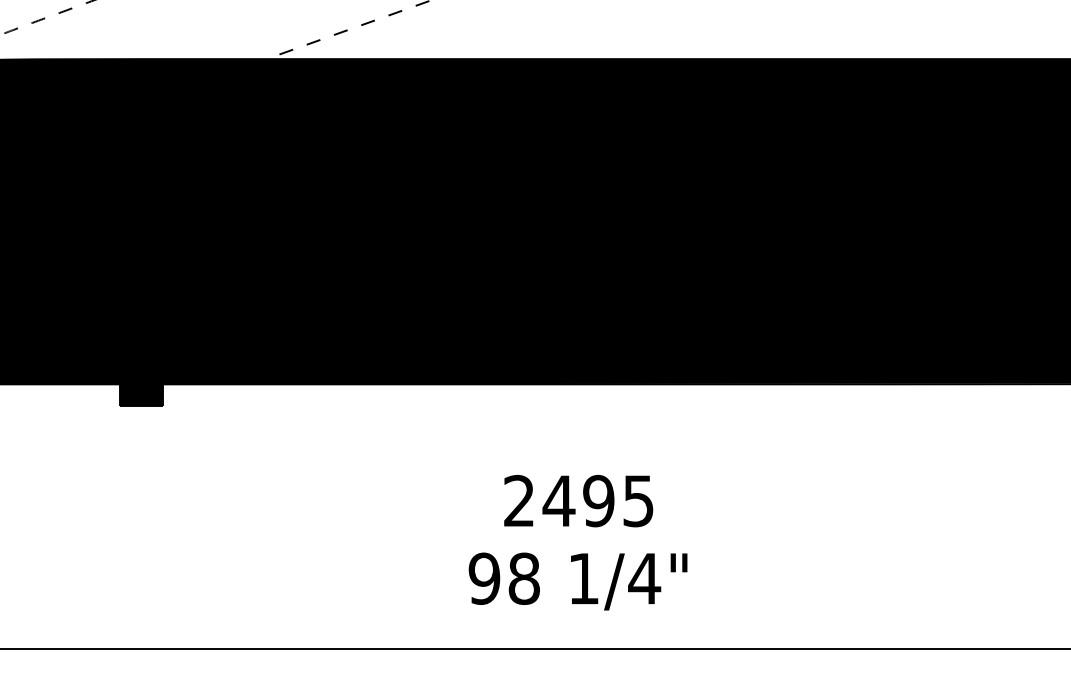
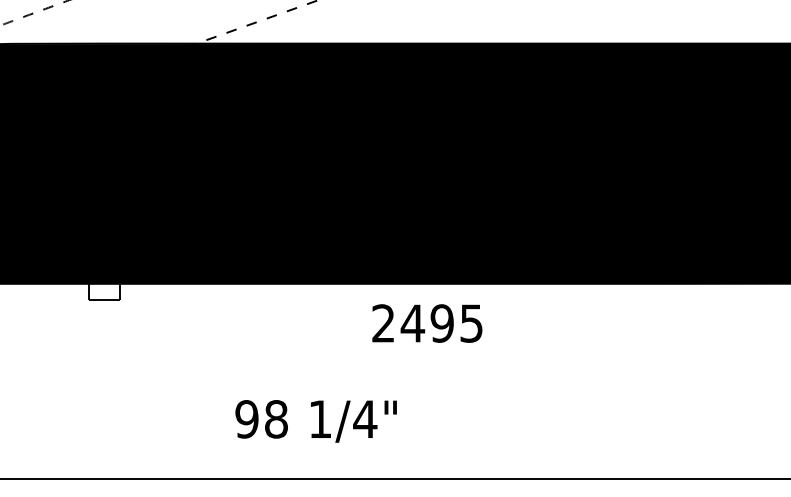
fill: (141, 395) -> (104, 292), removed
text: (578, 500) -> (427, 323), moved
text: (577, 581) -> (315, 421), moved

